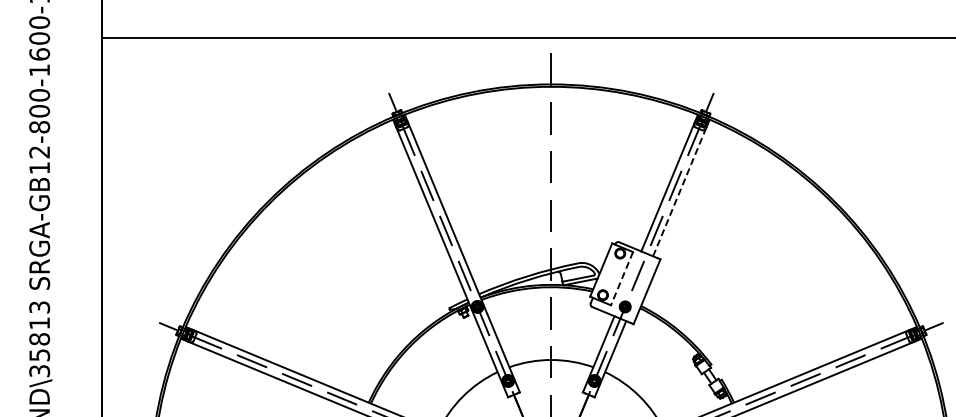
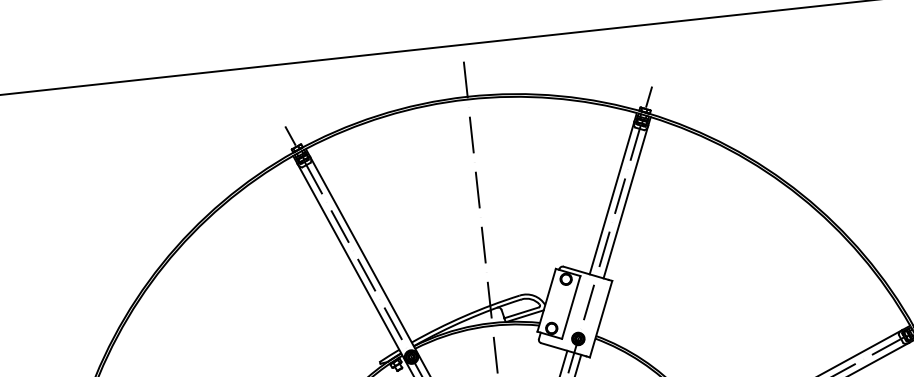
line: (680, 191) -> (626, 201), dashed -> solid
line: (622, 278) -> (571, 307), dashed -> solid

